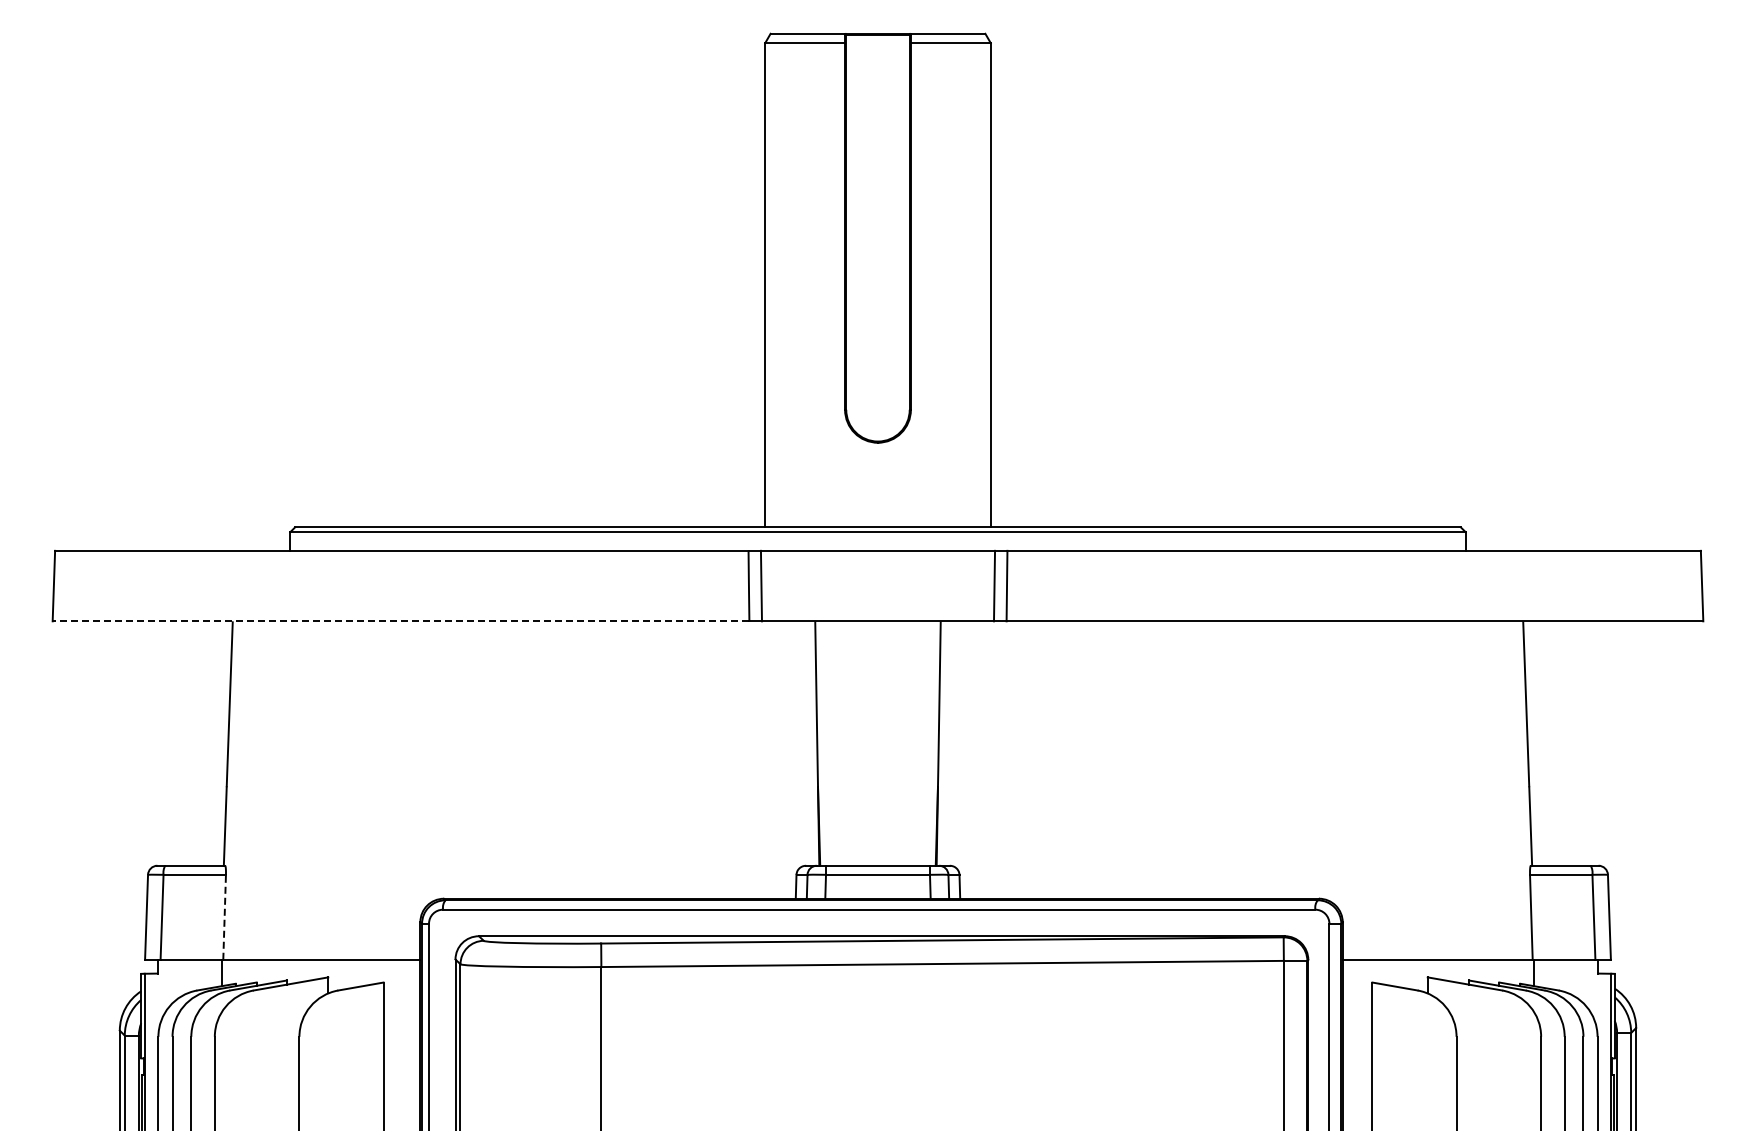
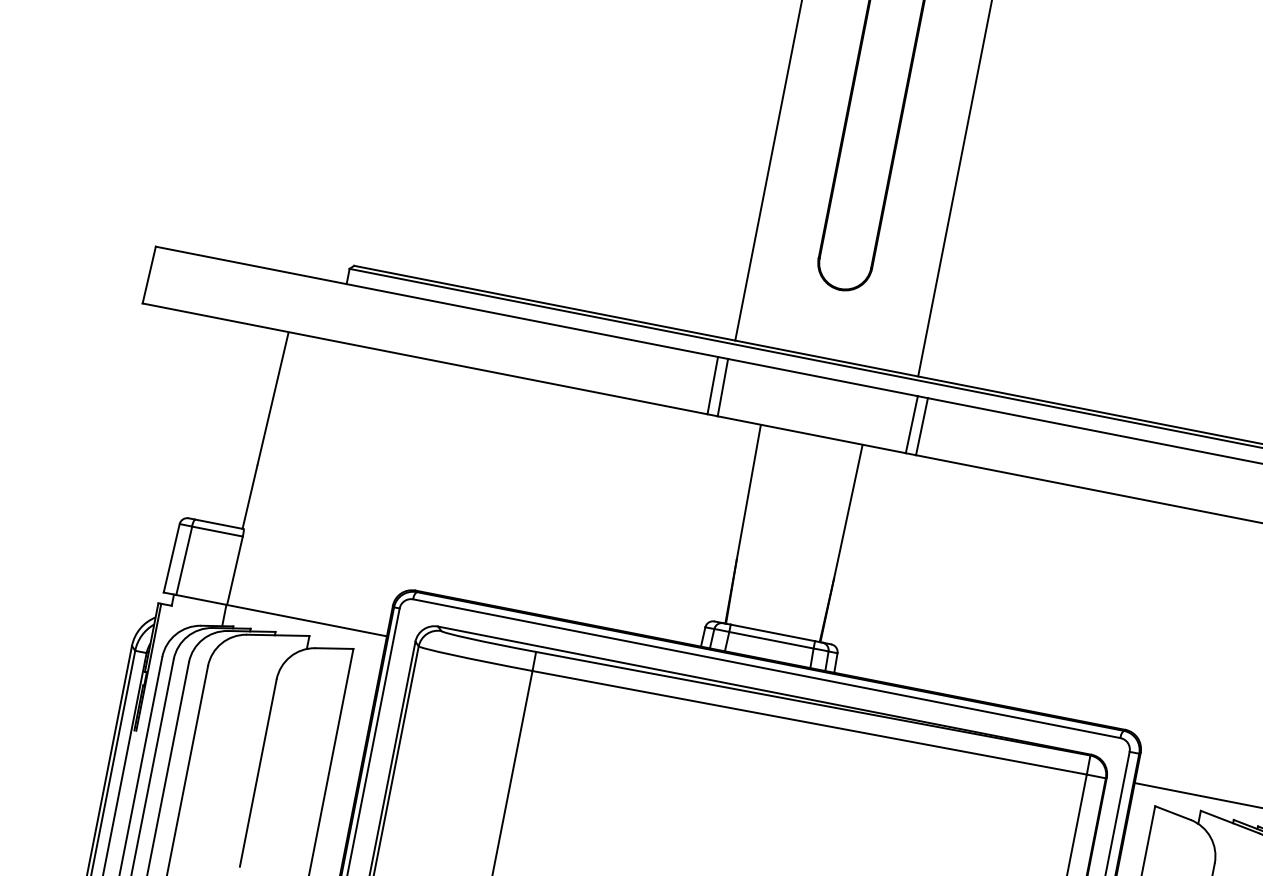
line: (400, 621) -> (424, 358), dashed -> solid
line: (224, 916) -> (235, 570), dashed -> solid

